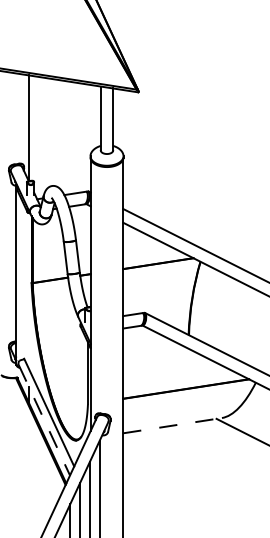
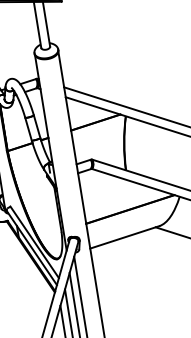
line: (44, 420) -> (32, 248), dashed -> solid
line: (172, 425) -> (124, 237), dashed -> solid

